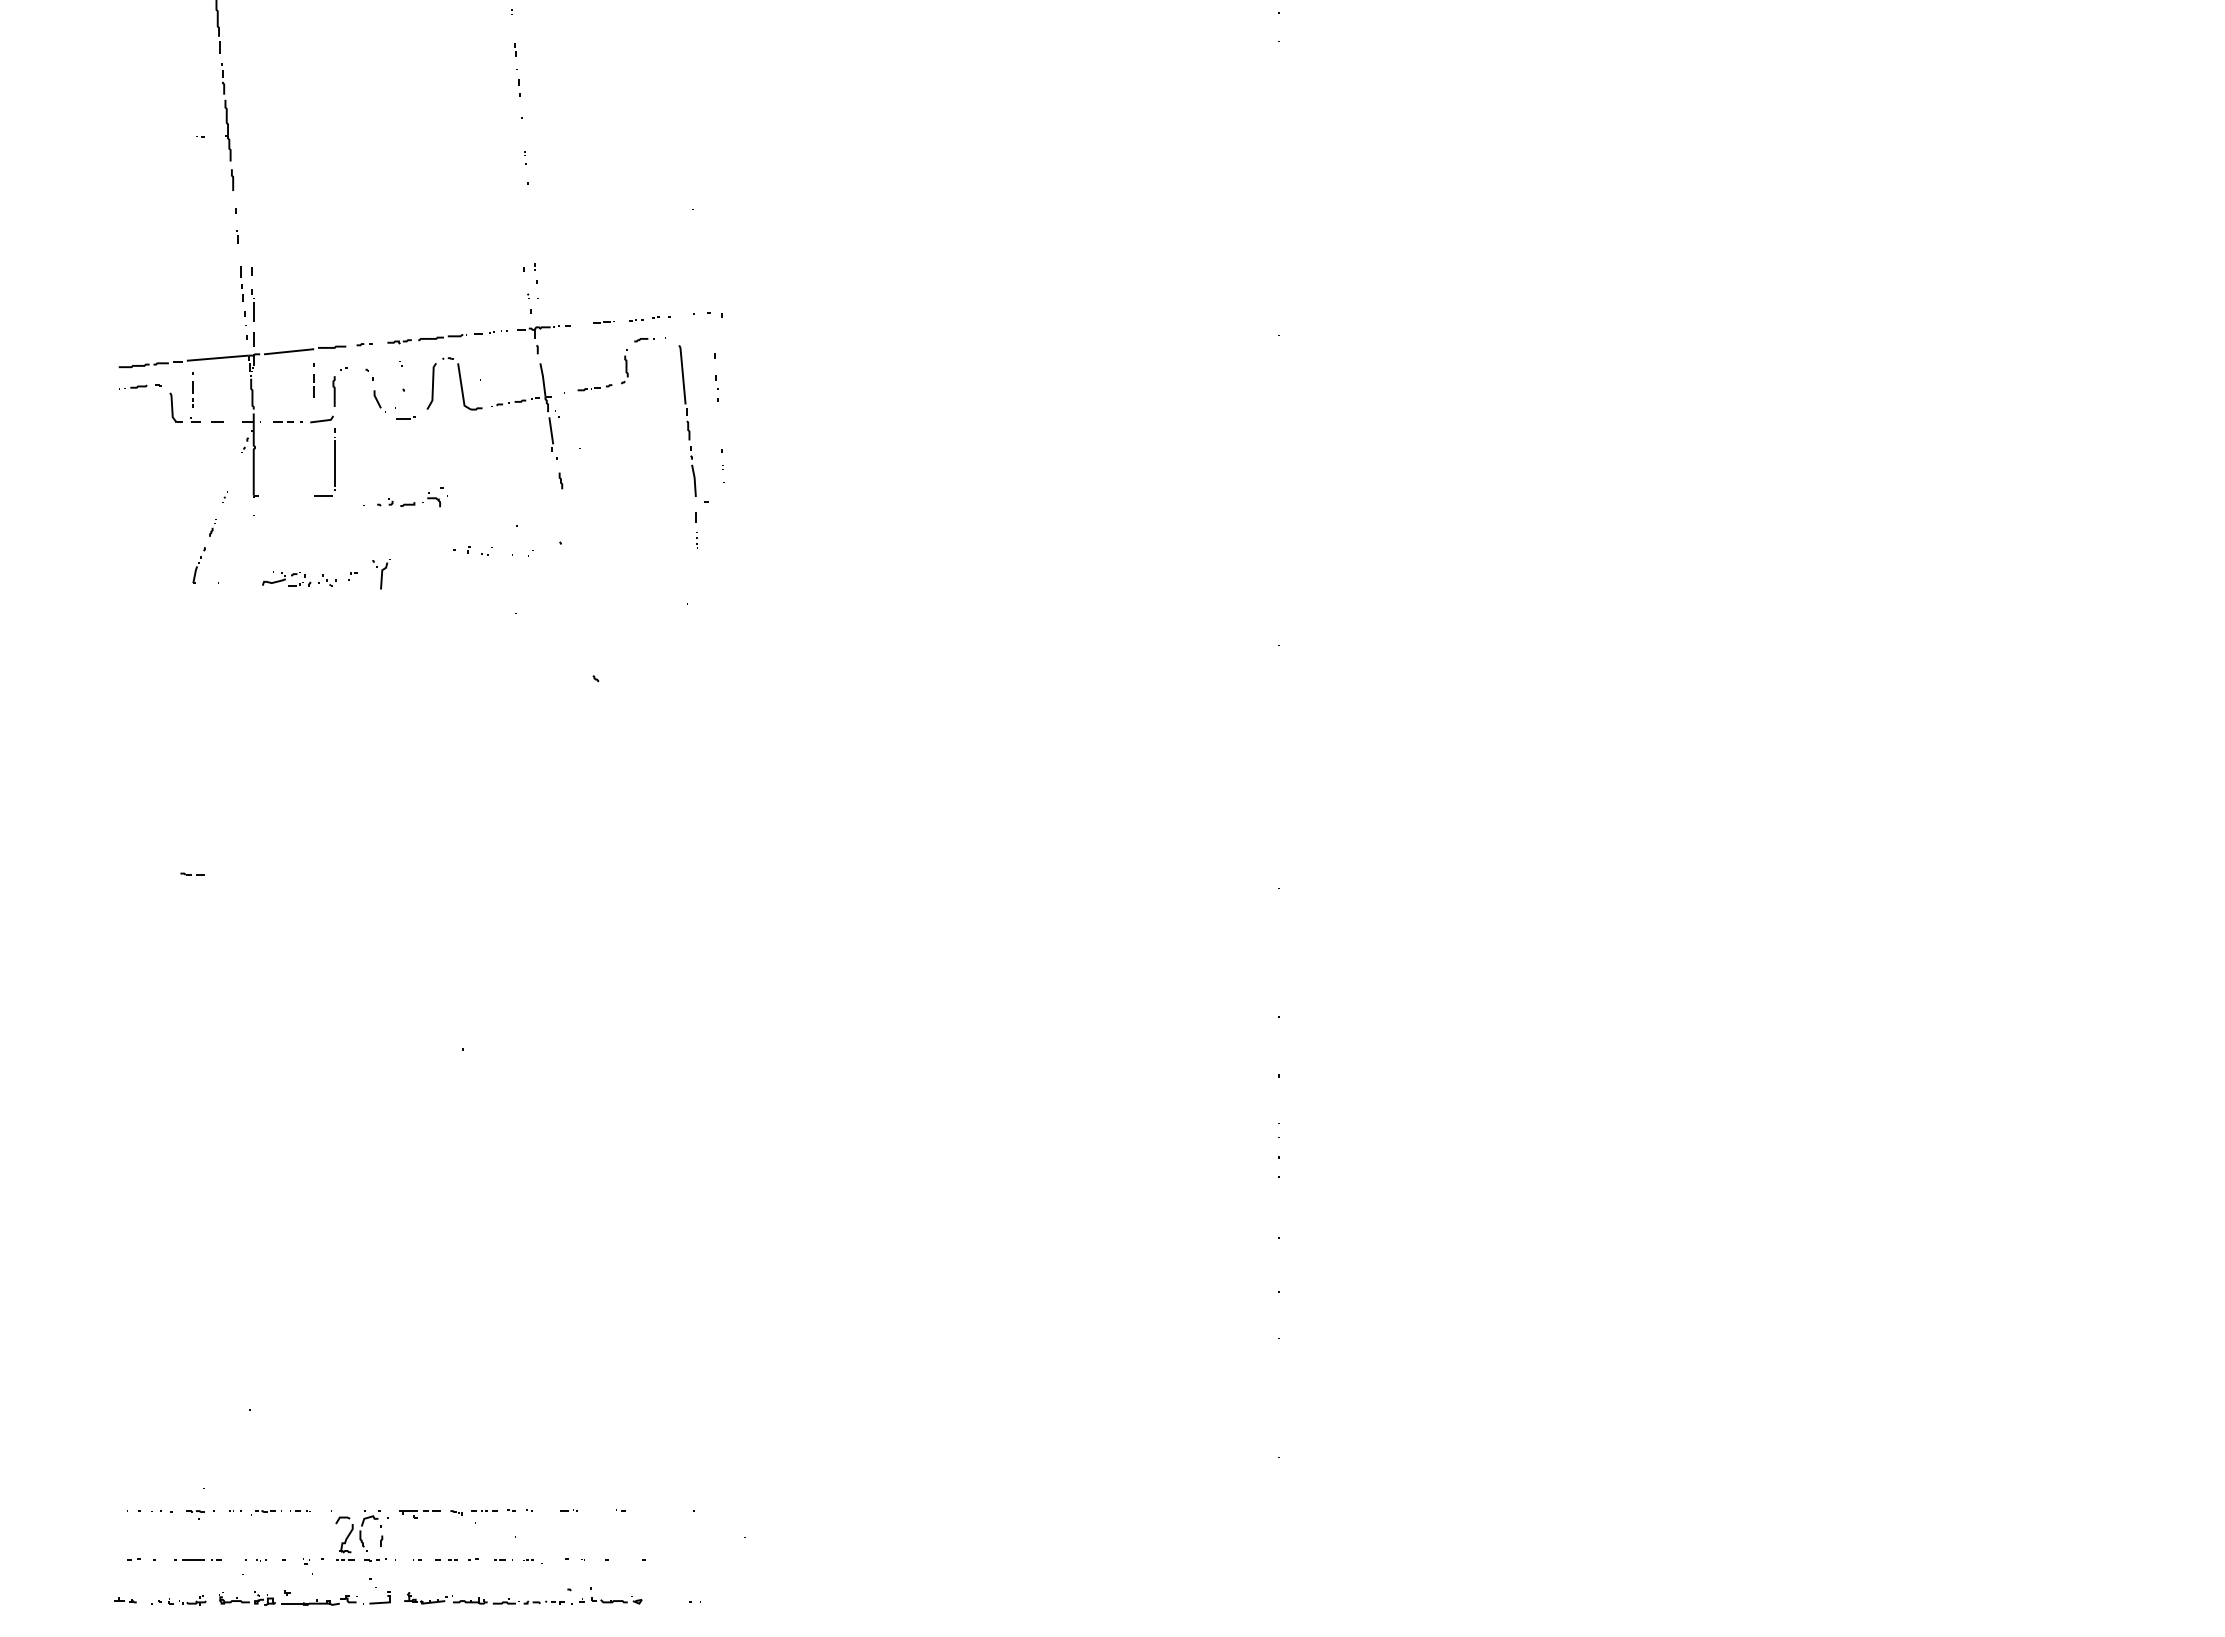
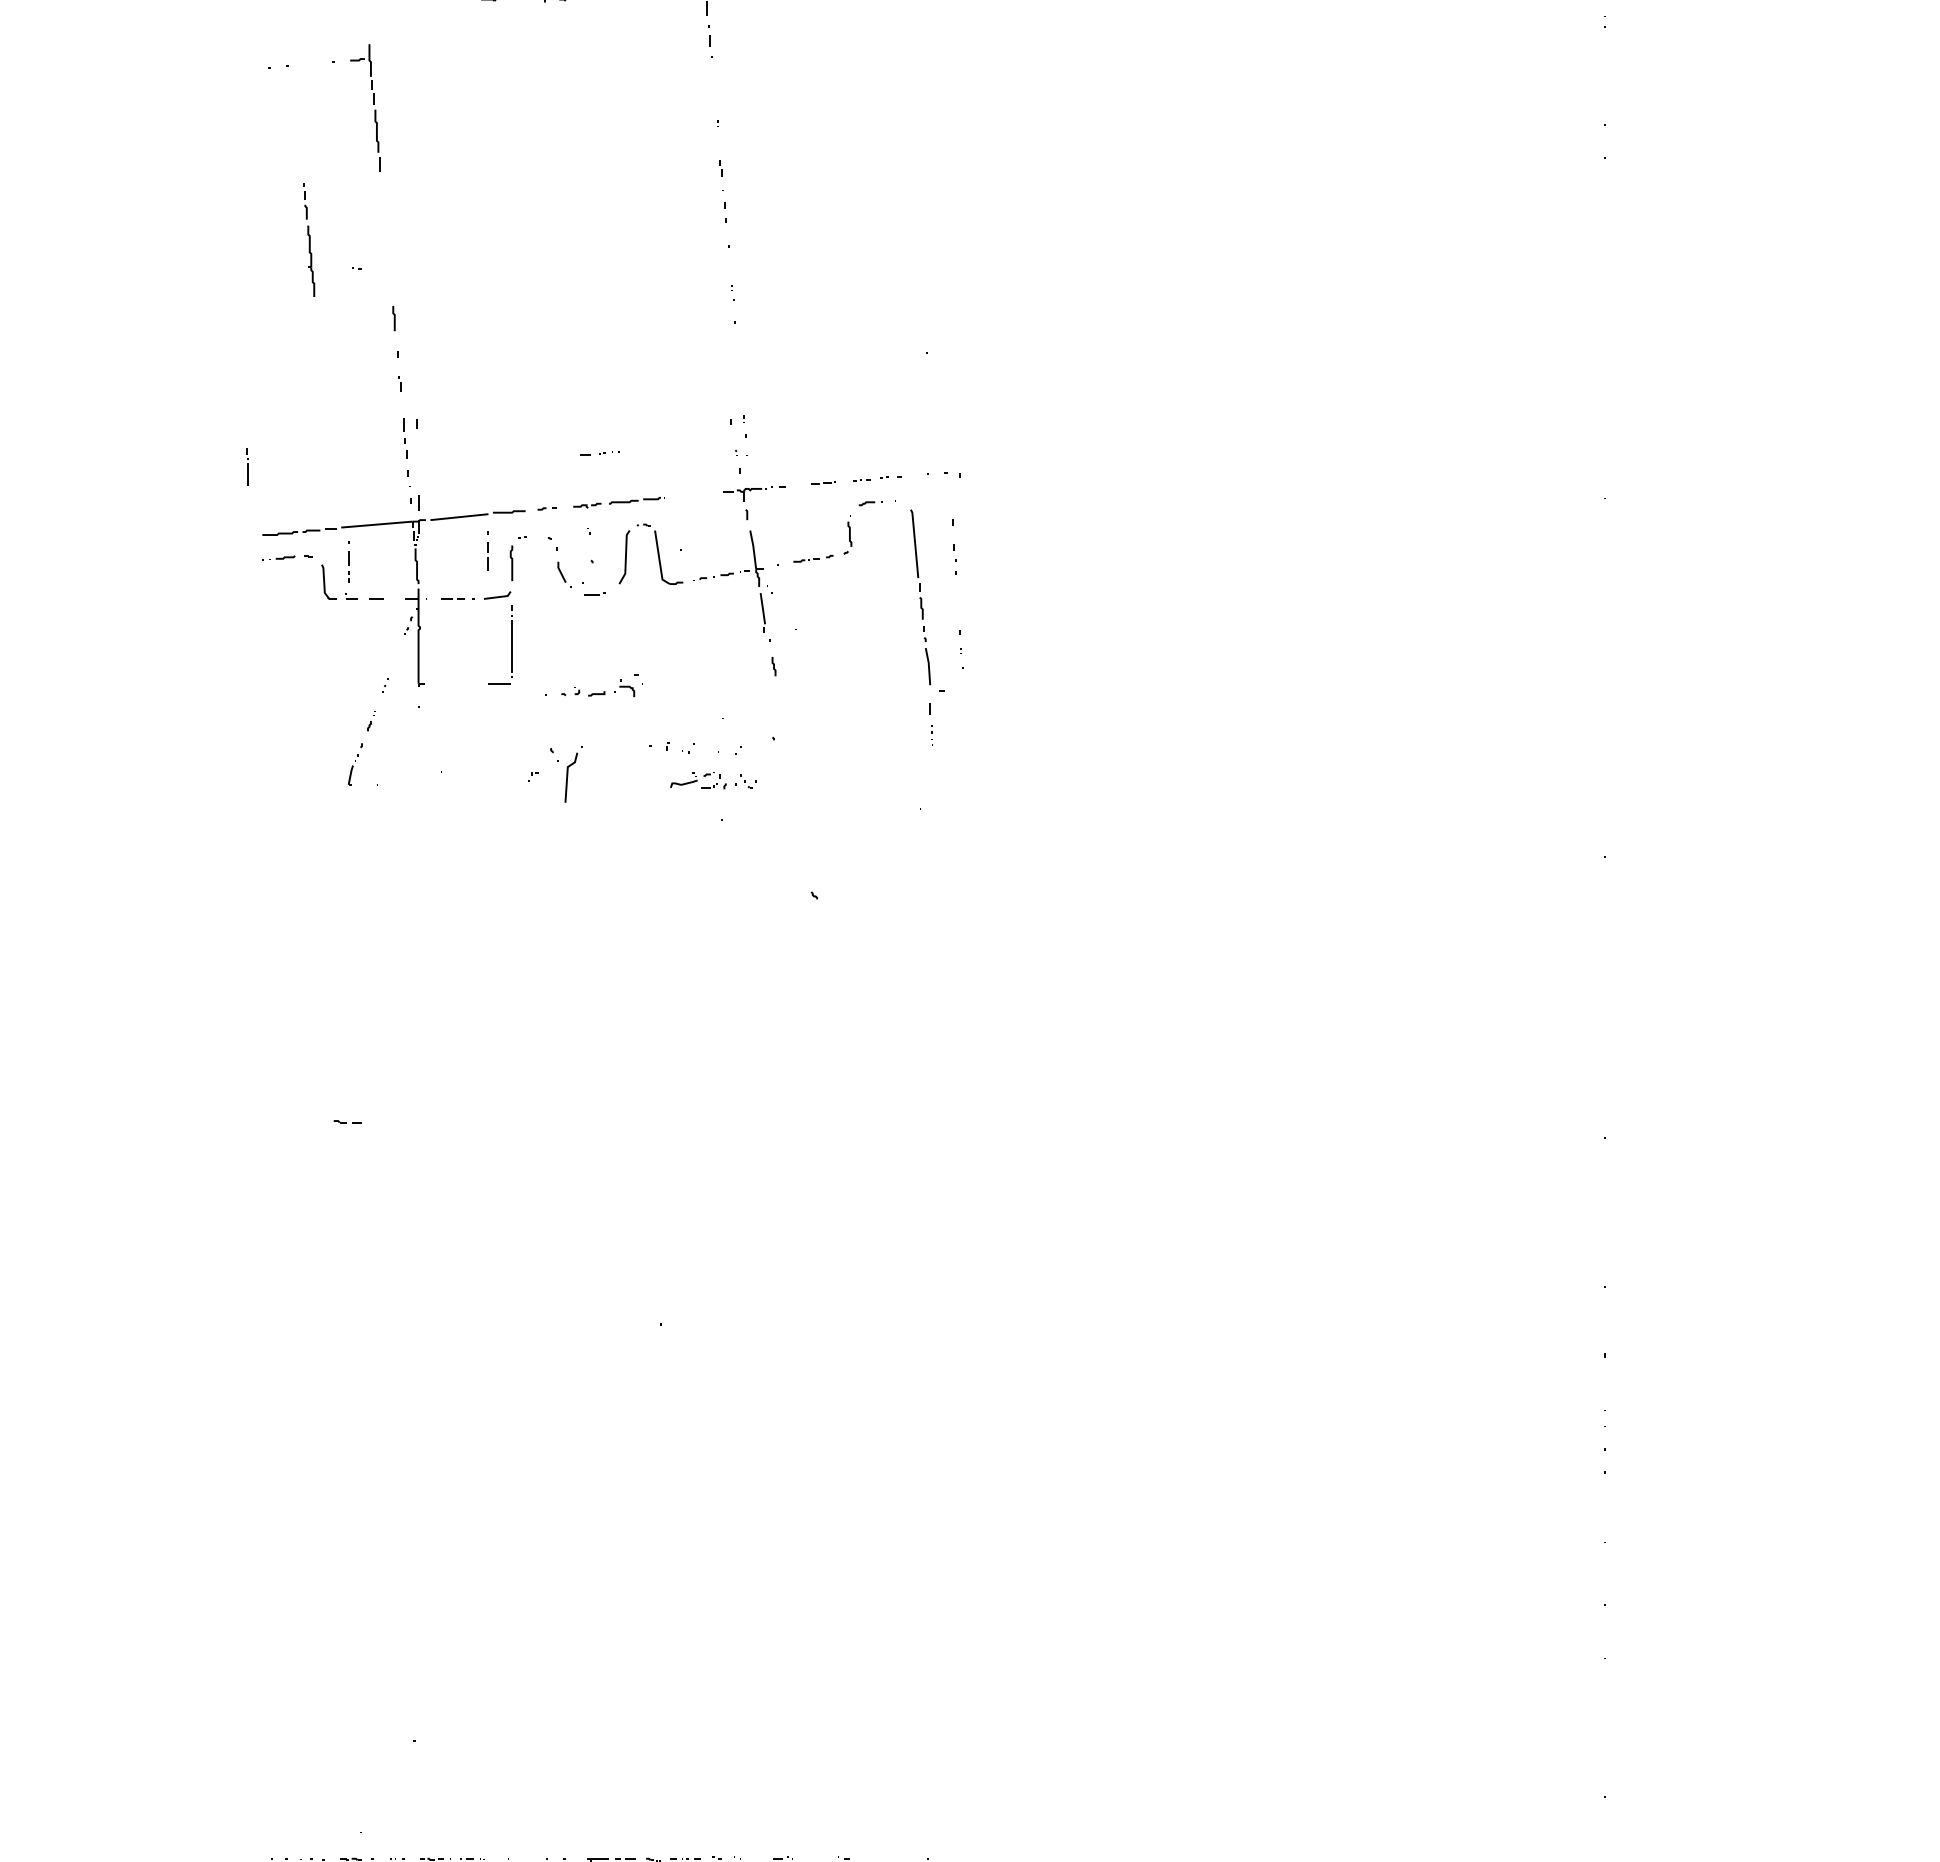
part: (226, 112) -> (309, 240), moved
part: (252, 305) -> (247, 467), moved
part: (490, 332) -> (599, 453), moved
part: (381, 574) -> (566, 774), size x1.6
part: (299, 579) -> (713, 780), moved

